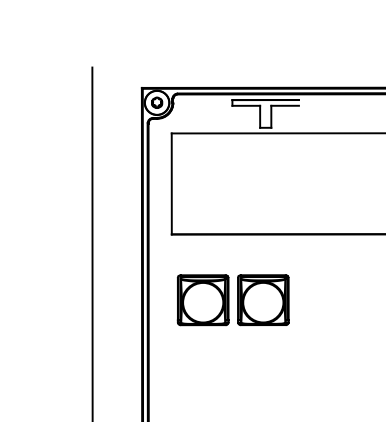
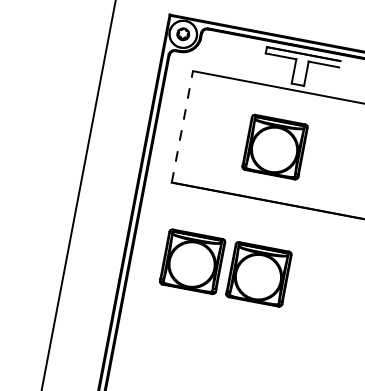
line: (171, 183) -> (182, 126), solid -> dashed
part: (255, 186) -> (274, 147), added

